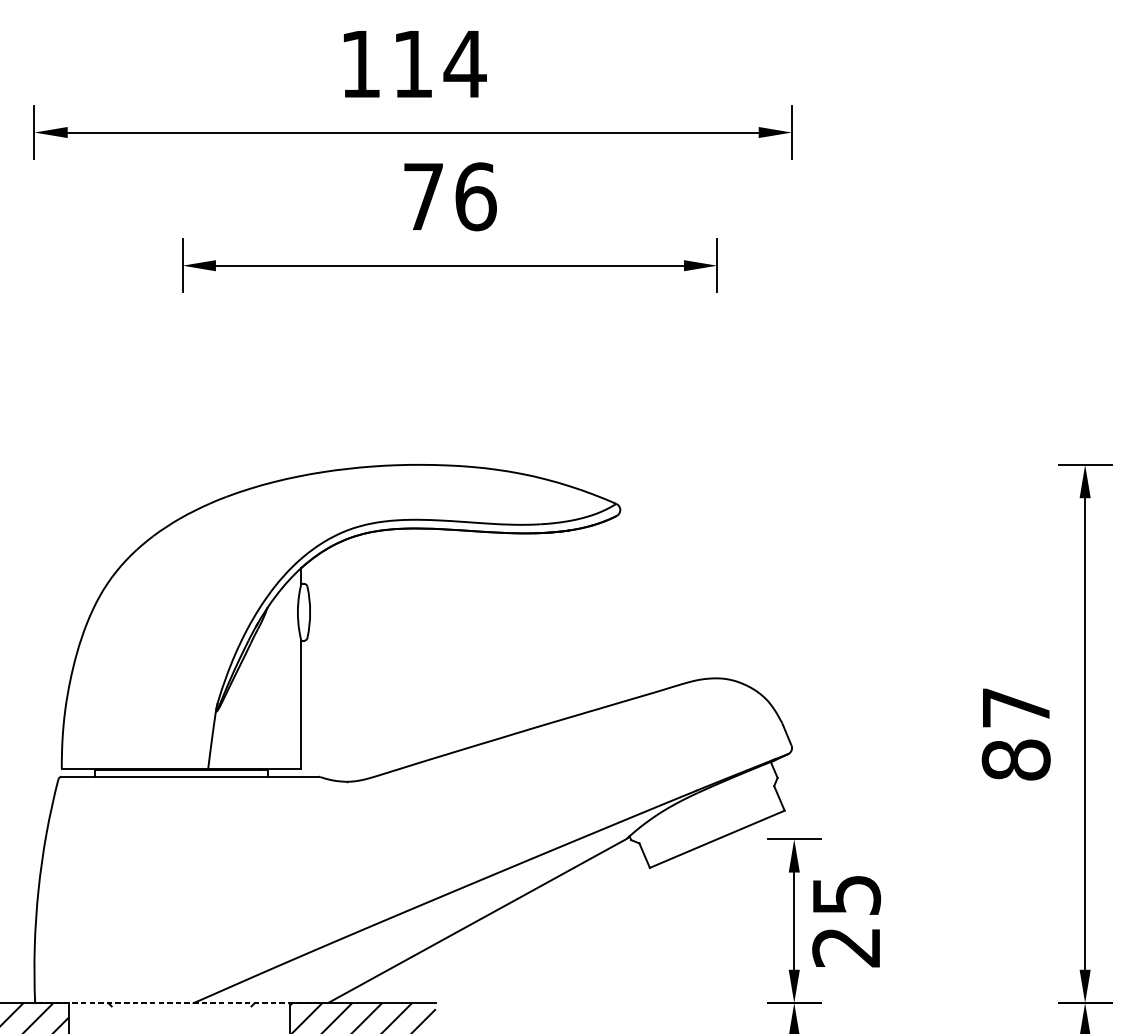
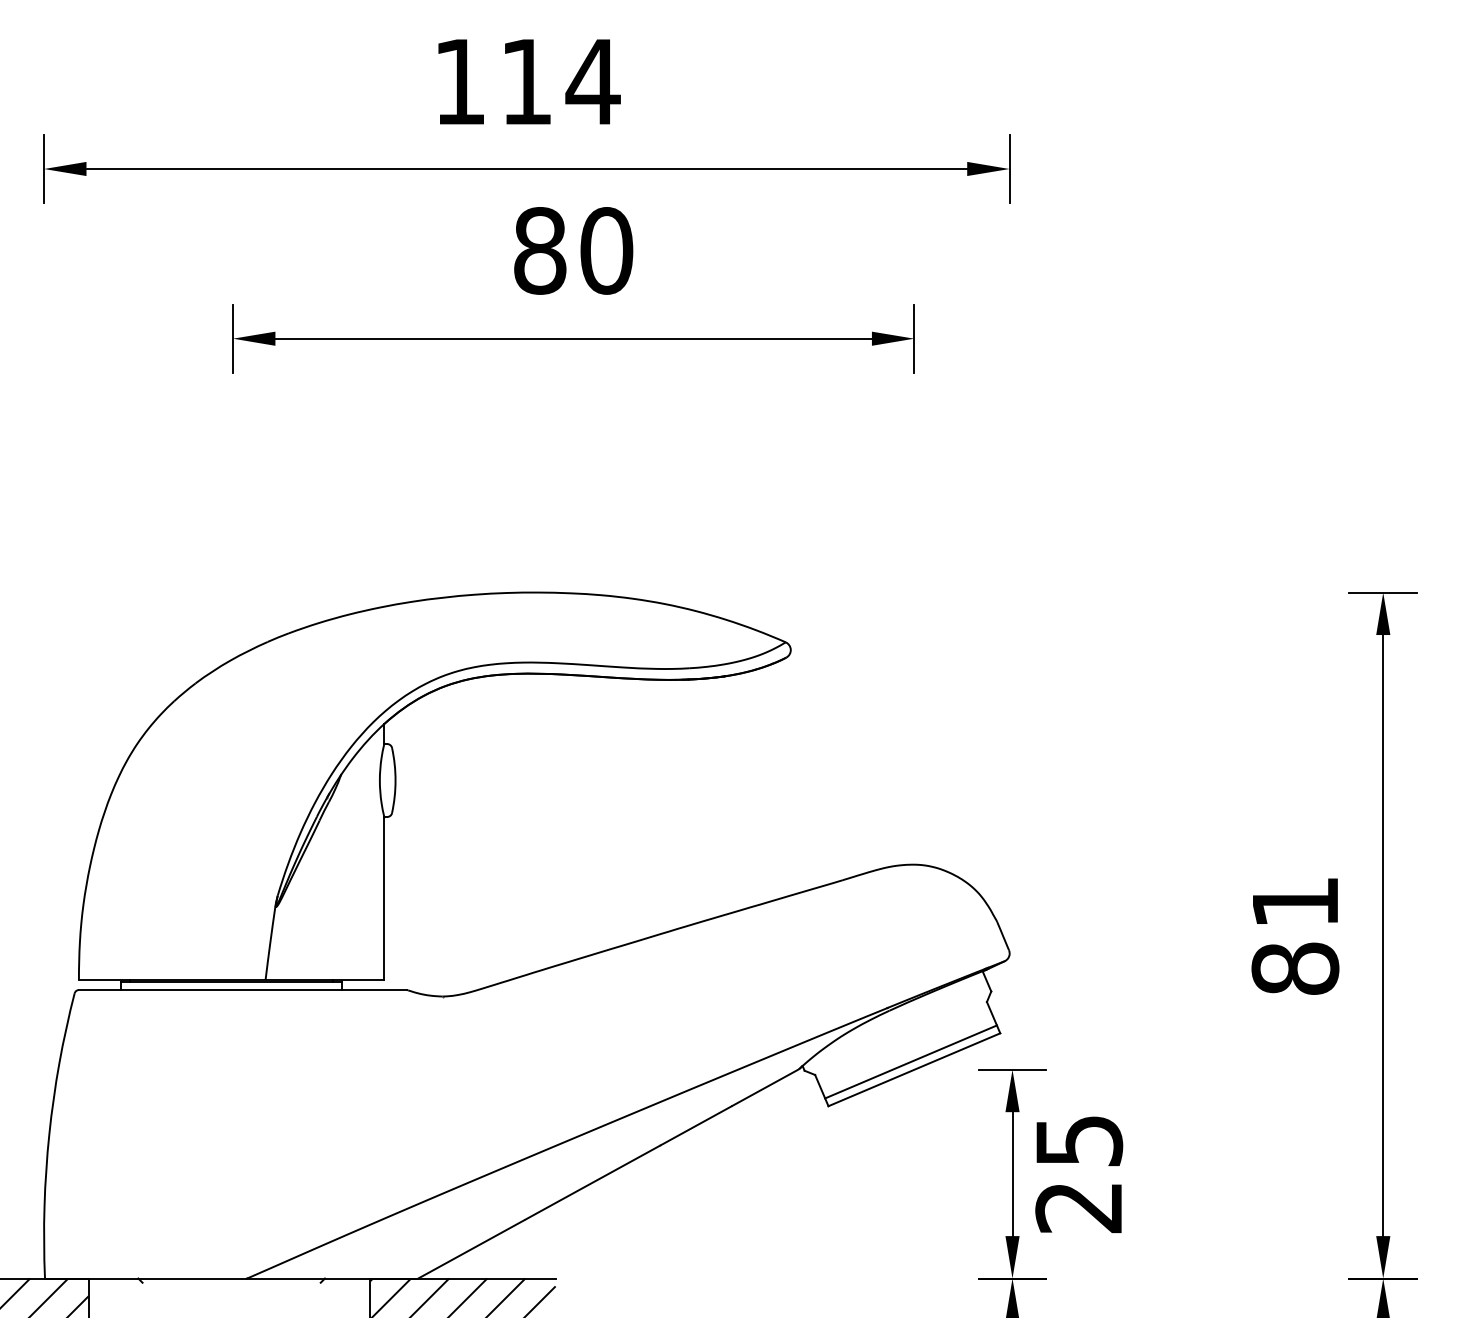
text: (449, 196) -> (573, 250), 76 -> 80
text: (1016, 707) -> (1295, 901), 87 -> 81
line: (714, 832) -> (910, 1061), added
line: (181, 1003) -> (231, 1278), dashed -> solid

